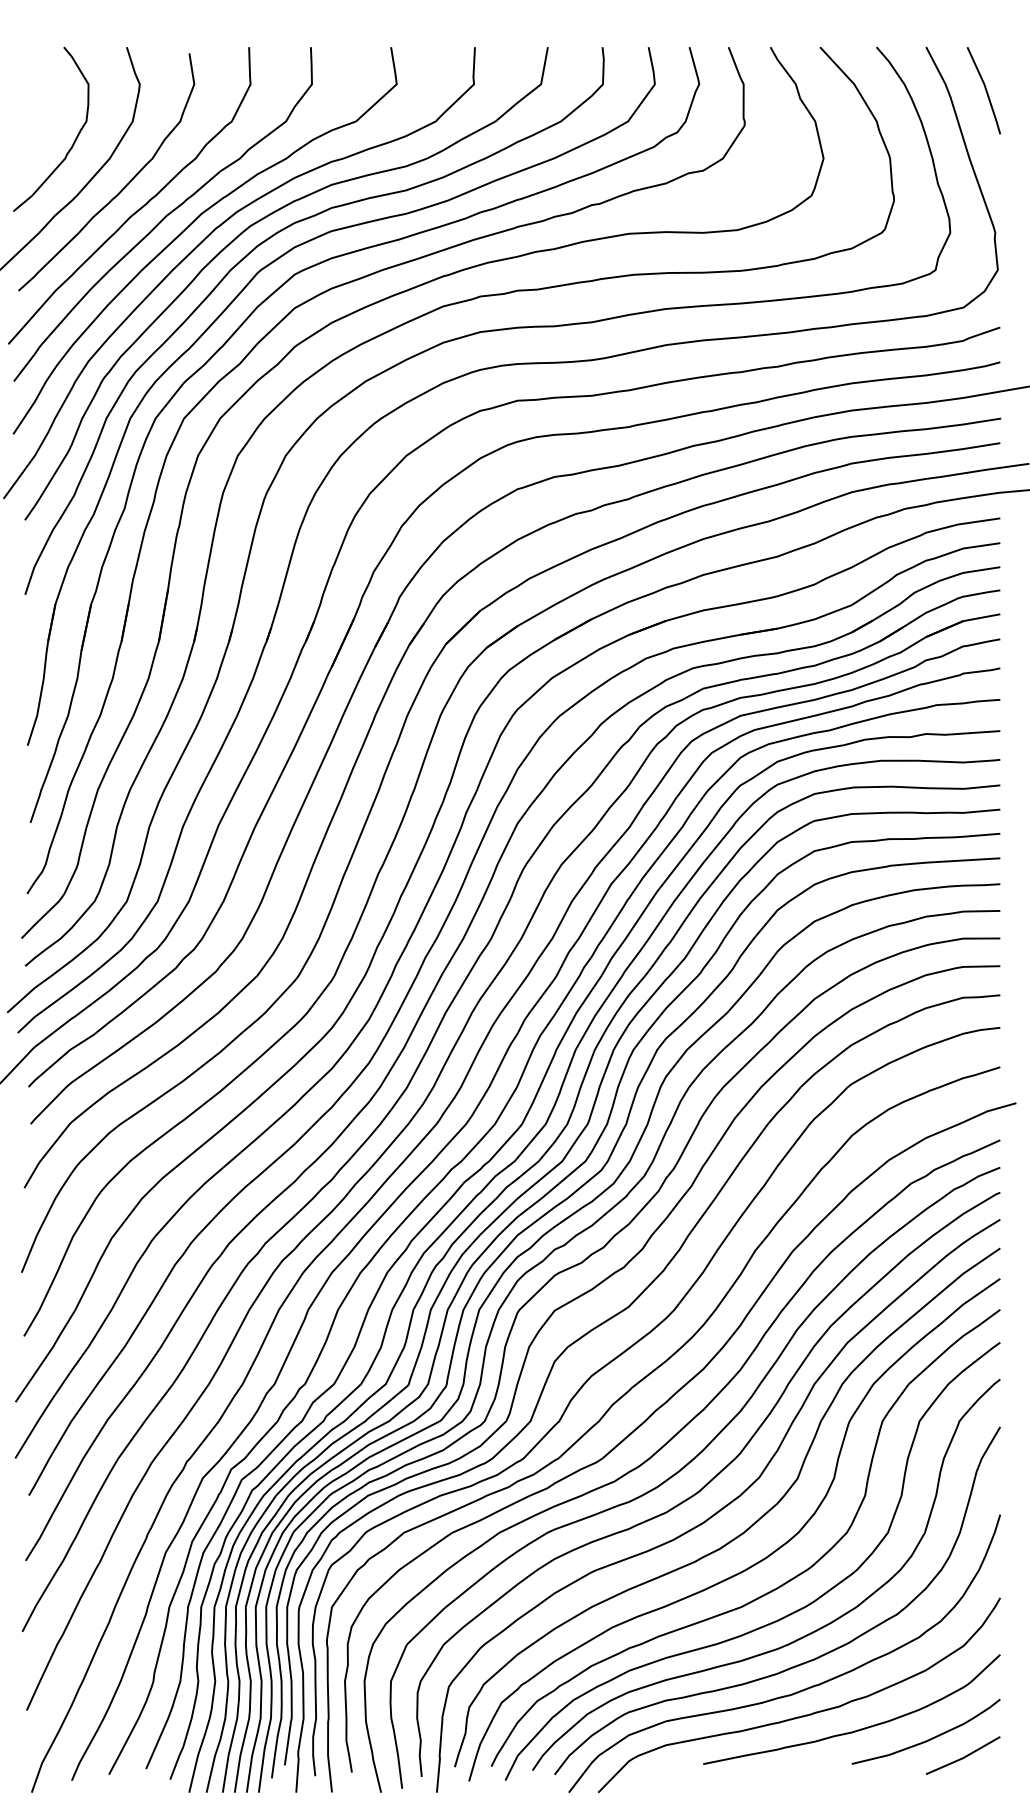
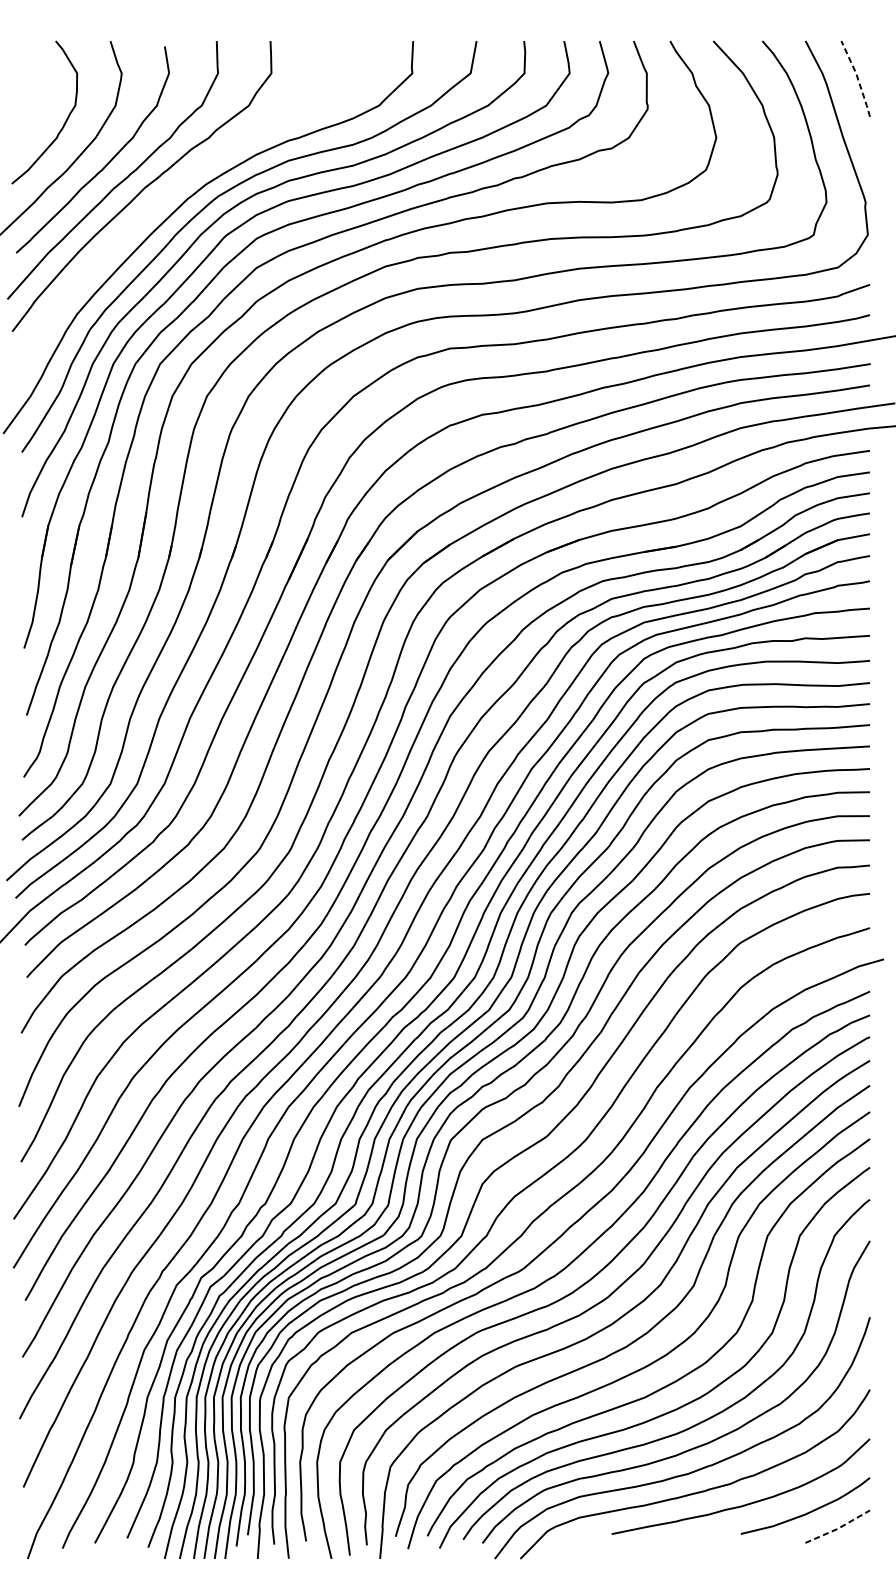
line: (986, 89) -> (858, 77), solid -> dashed
curve: (192, 224) -> (167, 195), removed
line: (964, 1757) -> (838, 1528), solid -> dashed

